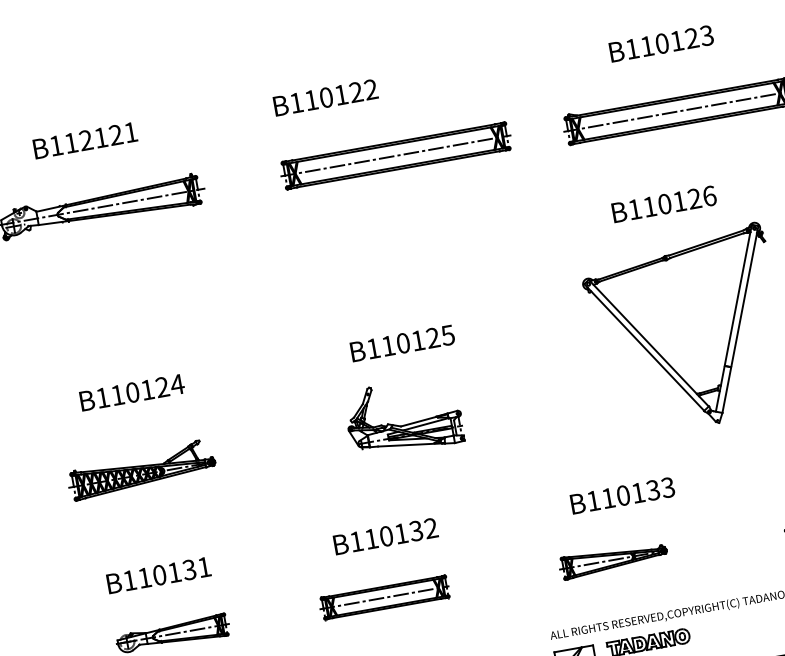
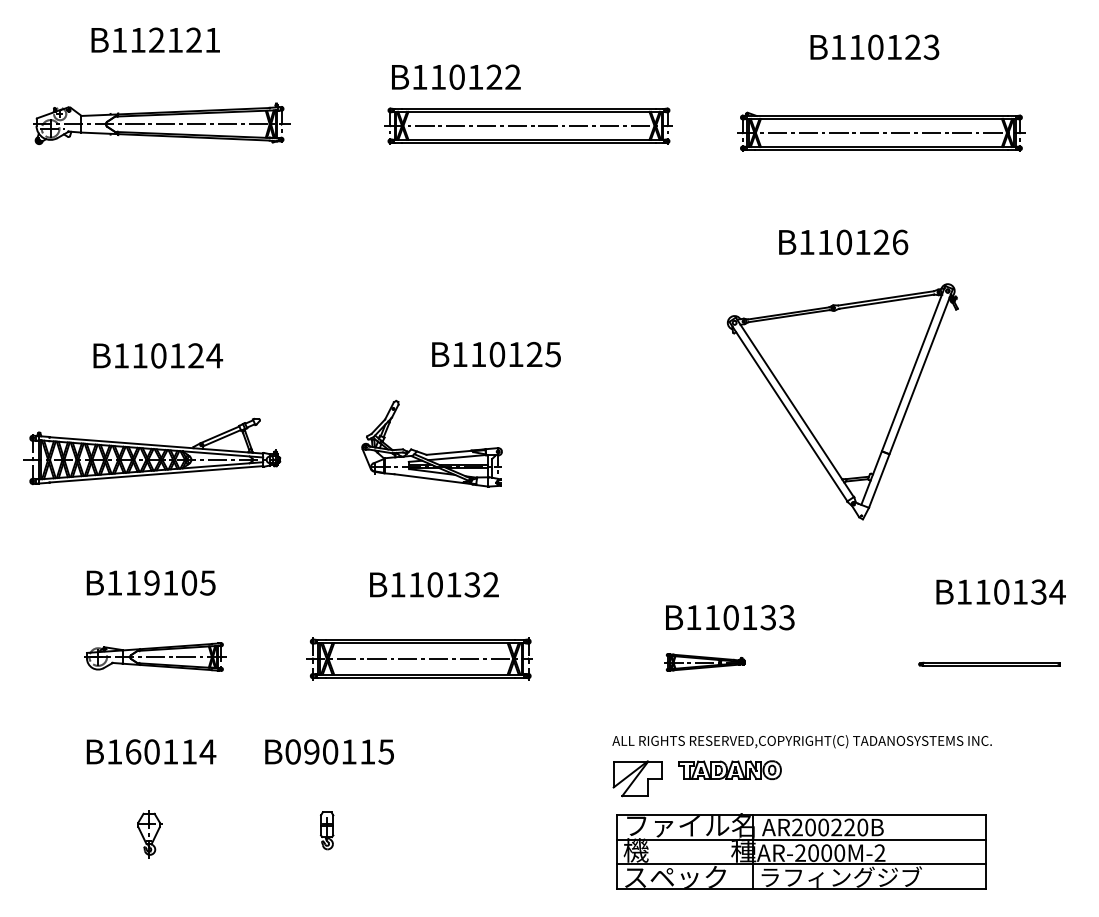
text: (325, 97) -> (456, 76), moved
part: (404, 424) -> (431, 453), moved
part: (141, 469) -> (152, 451), size x1.4
text: (622, 495) -> (730, 617), moved
part: (612, 560) -> (704, 662), size x0.6
text: (181, 570) -> (179, 582), B110131 -> B119105
part: (384, 597) -> (419, 658), size x1.4

